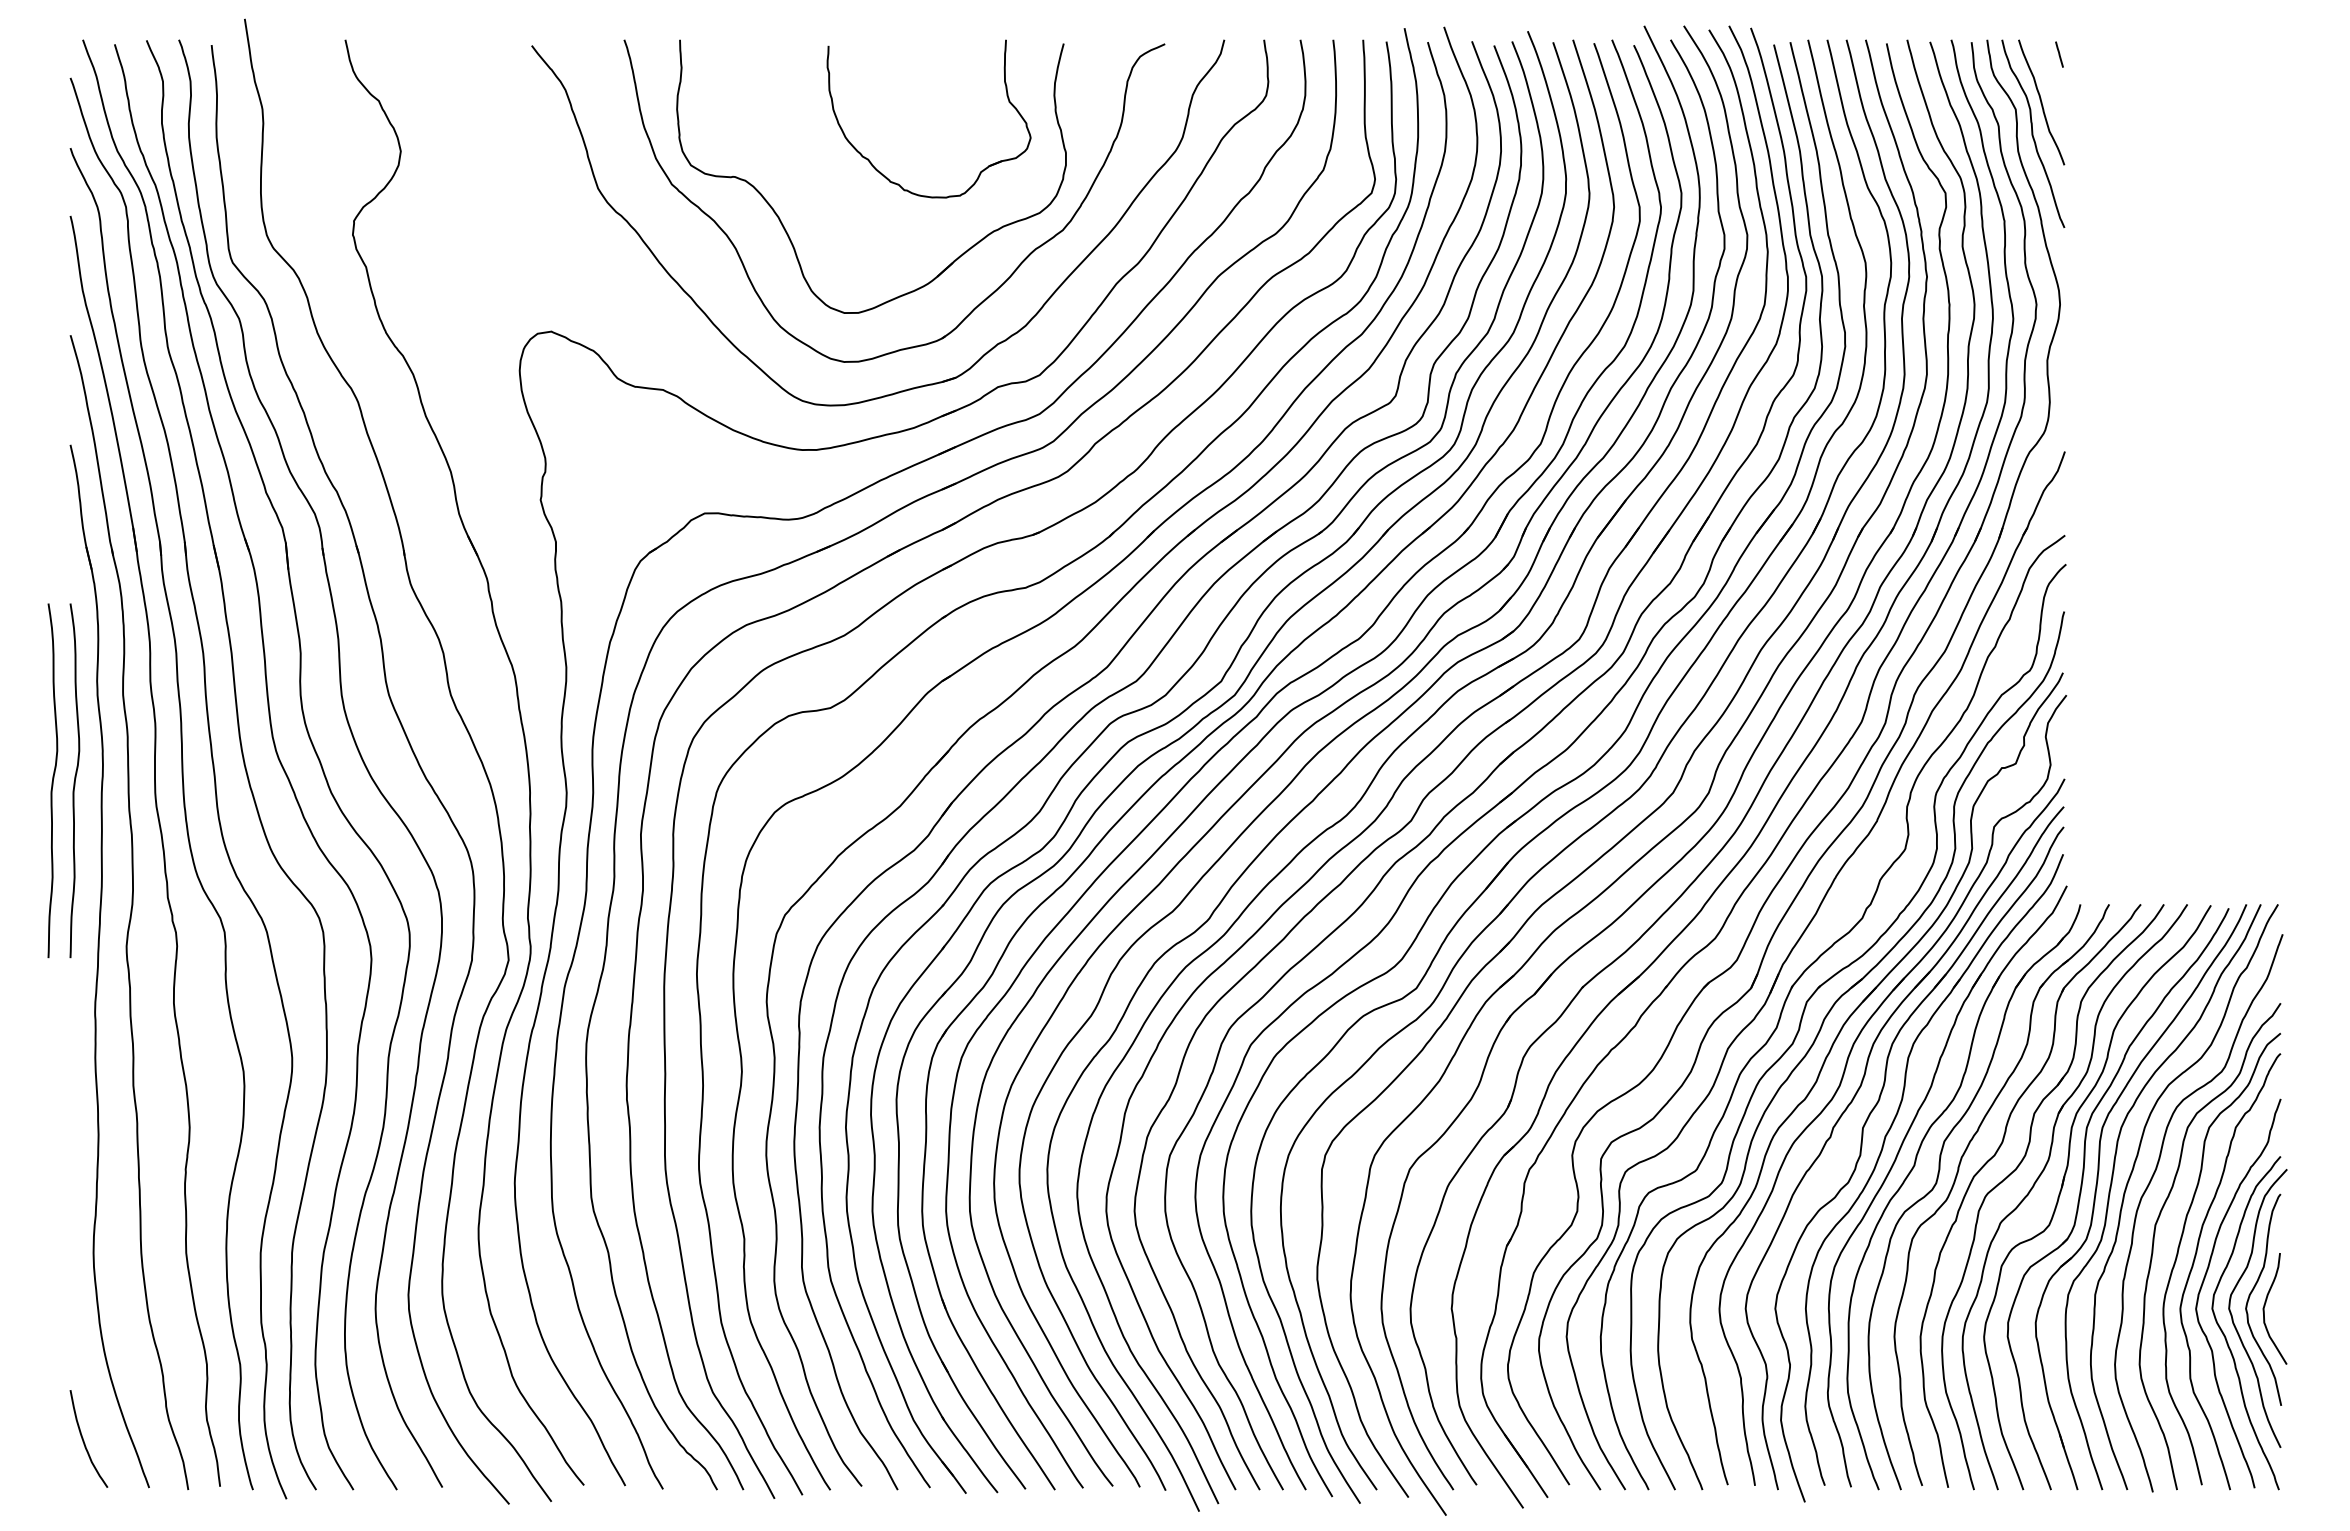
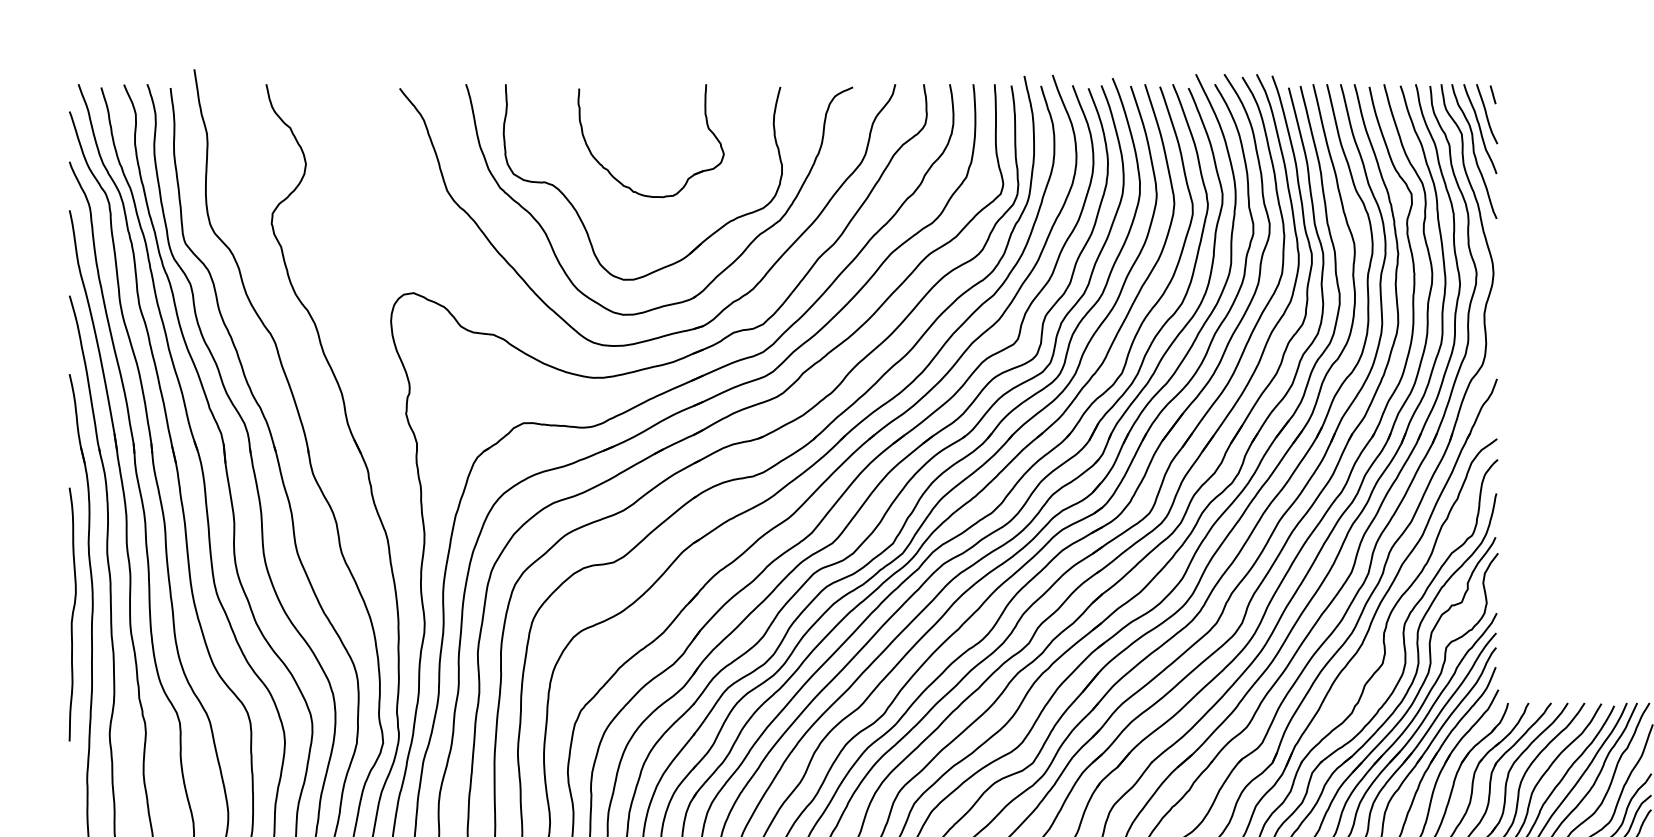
curve: (2050, 81) -> (1486, 114), added
part: (885, 175) -> (619, 181), moved
curve: (52, 780) -> (56, 614), removed

